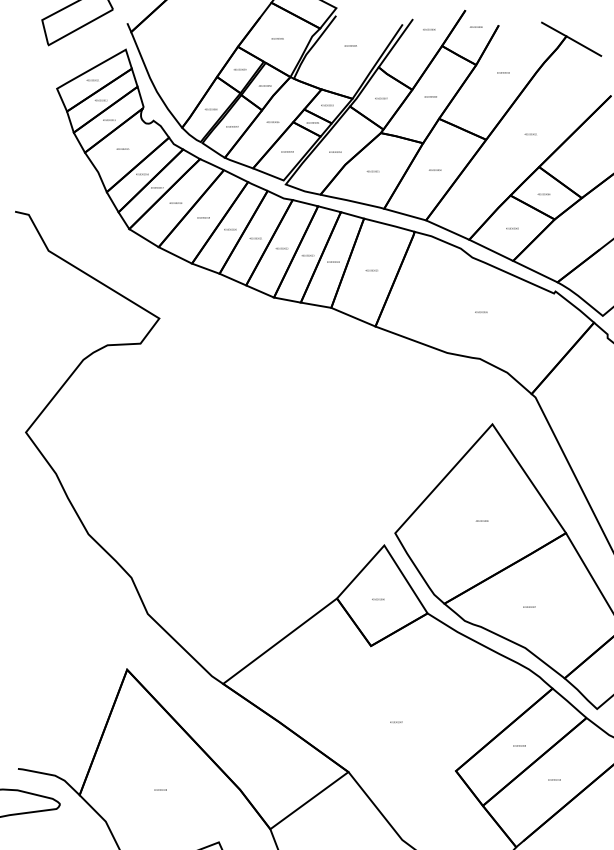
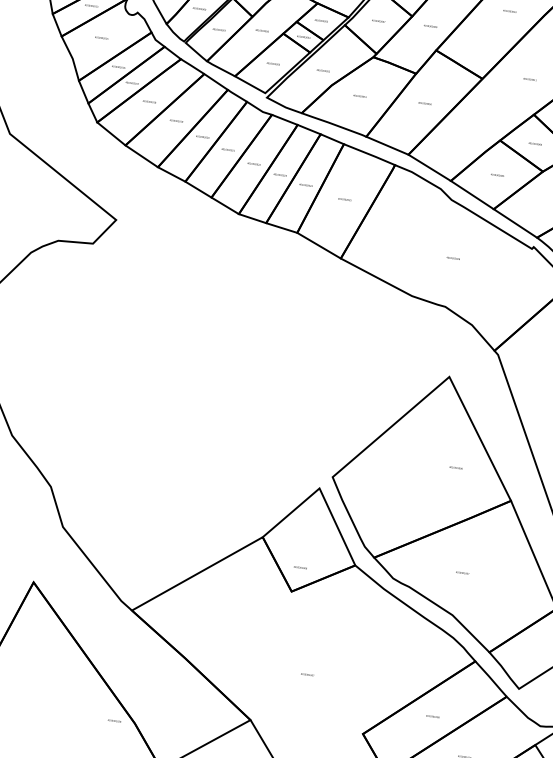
text: (482, 520) -> (456, 467), moved
text: (378, 599) -> (300, 567), moved
text: (160, 789) -> (114, 720), moved

